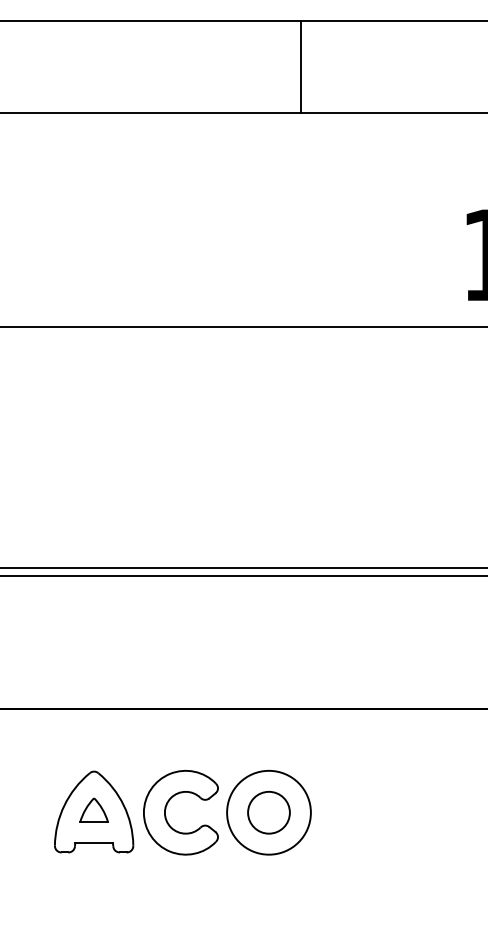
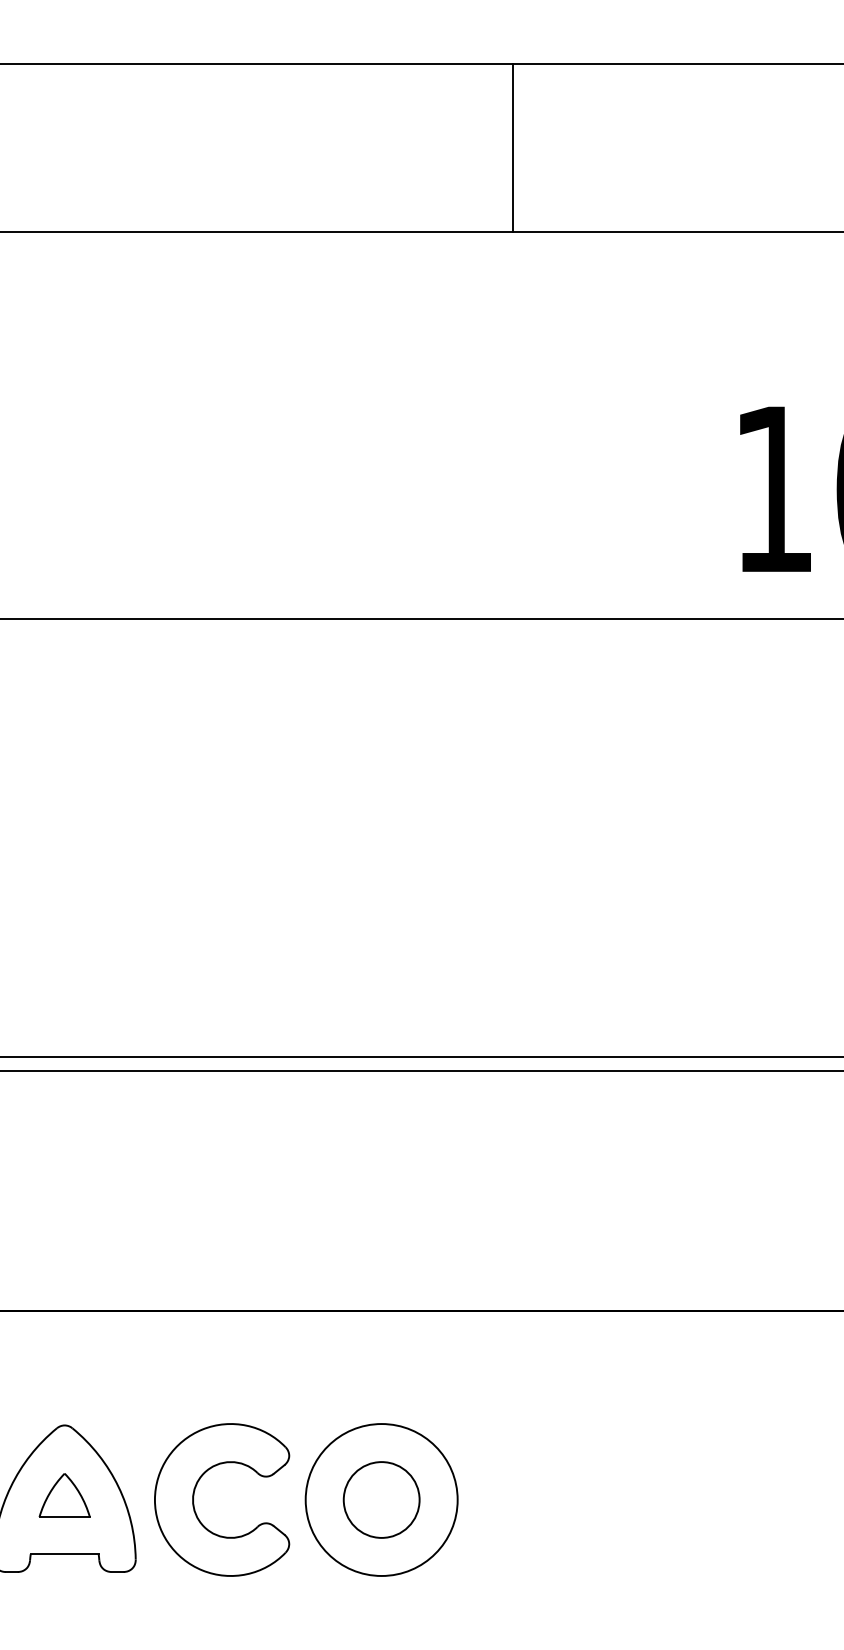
line: (301, 66) -> (513, 147), moved

